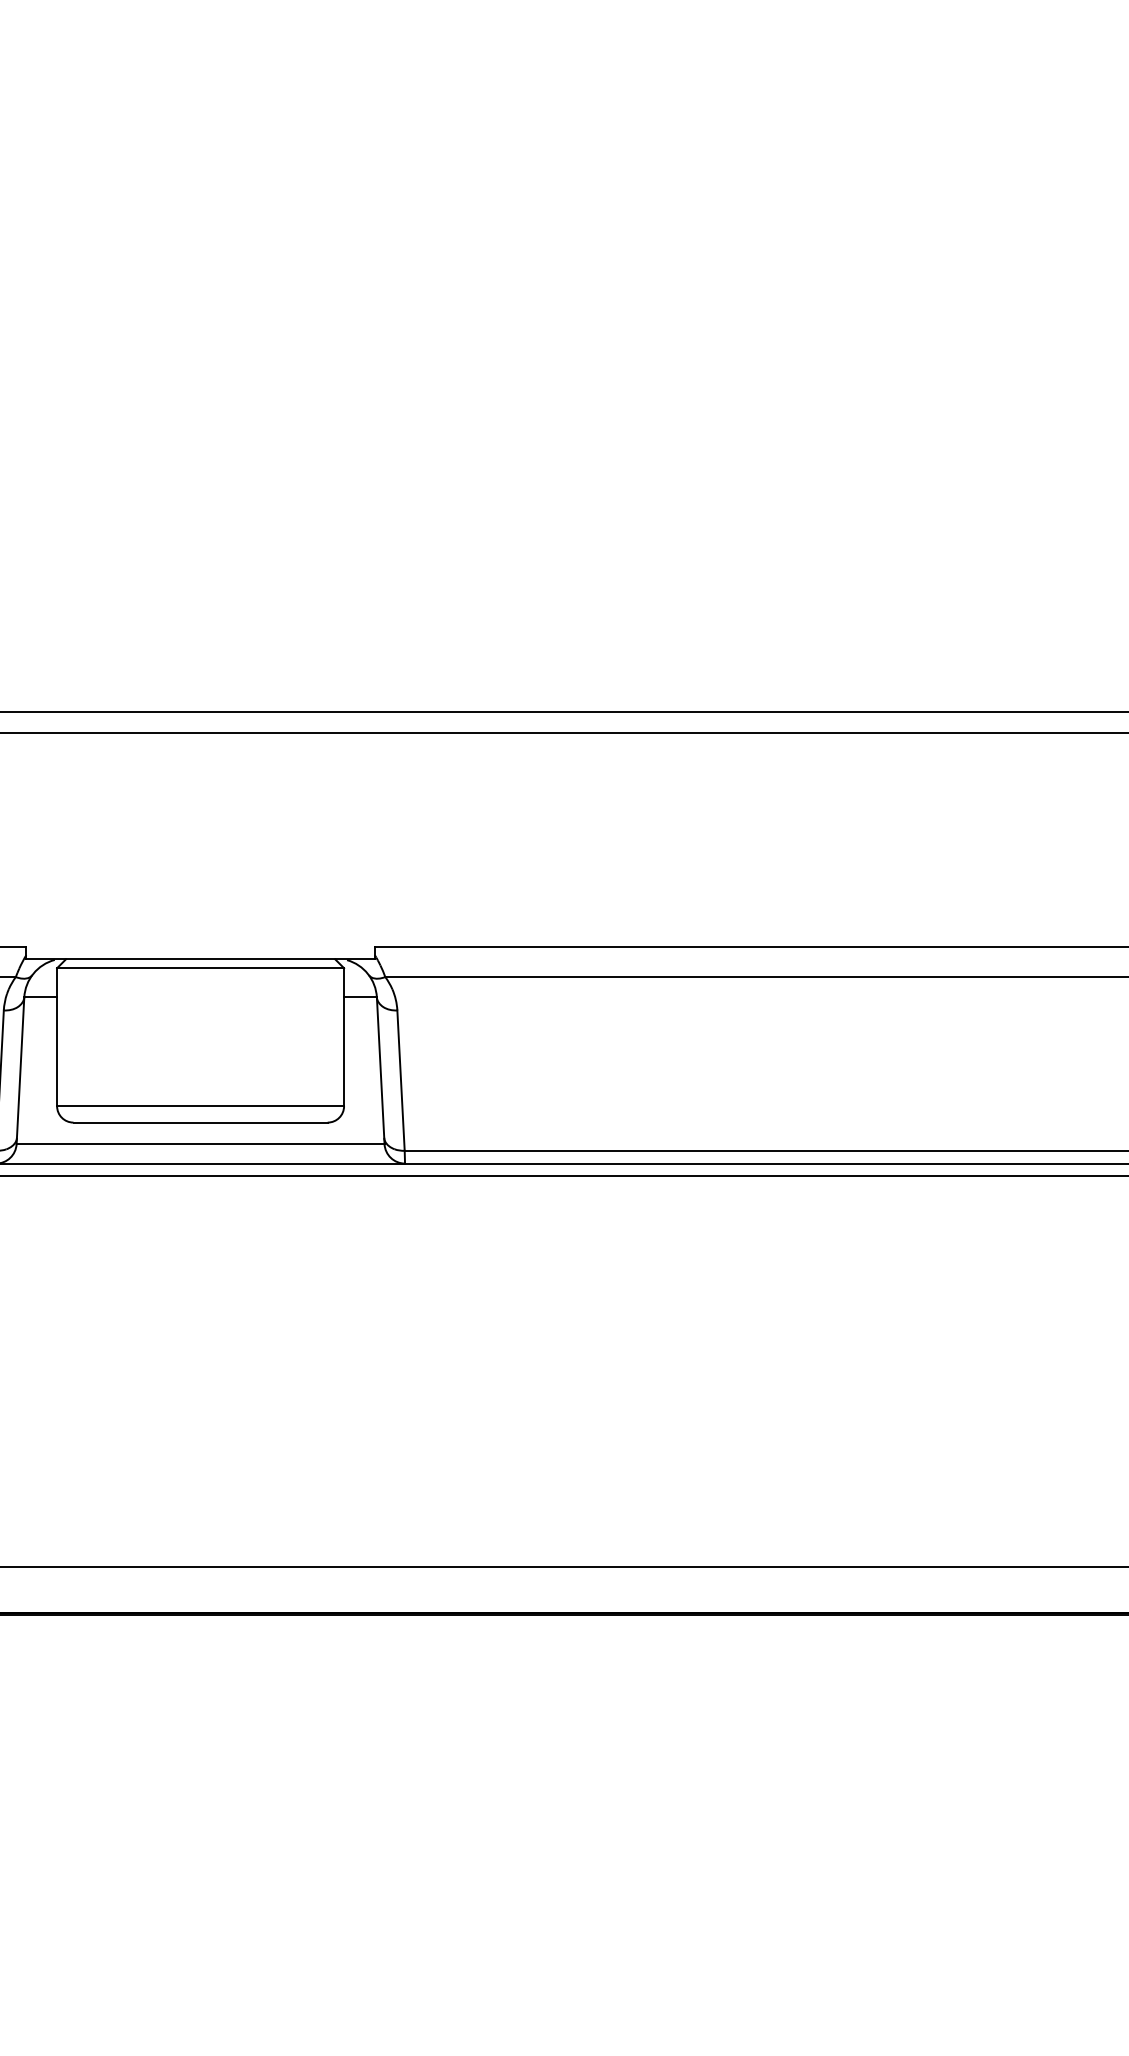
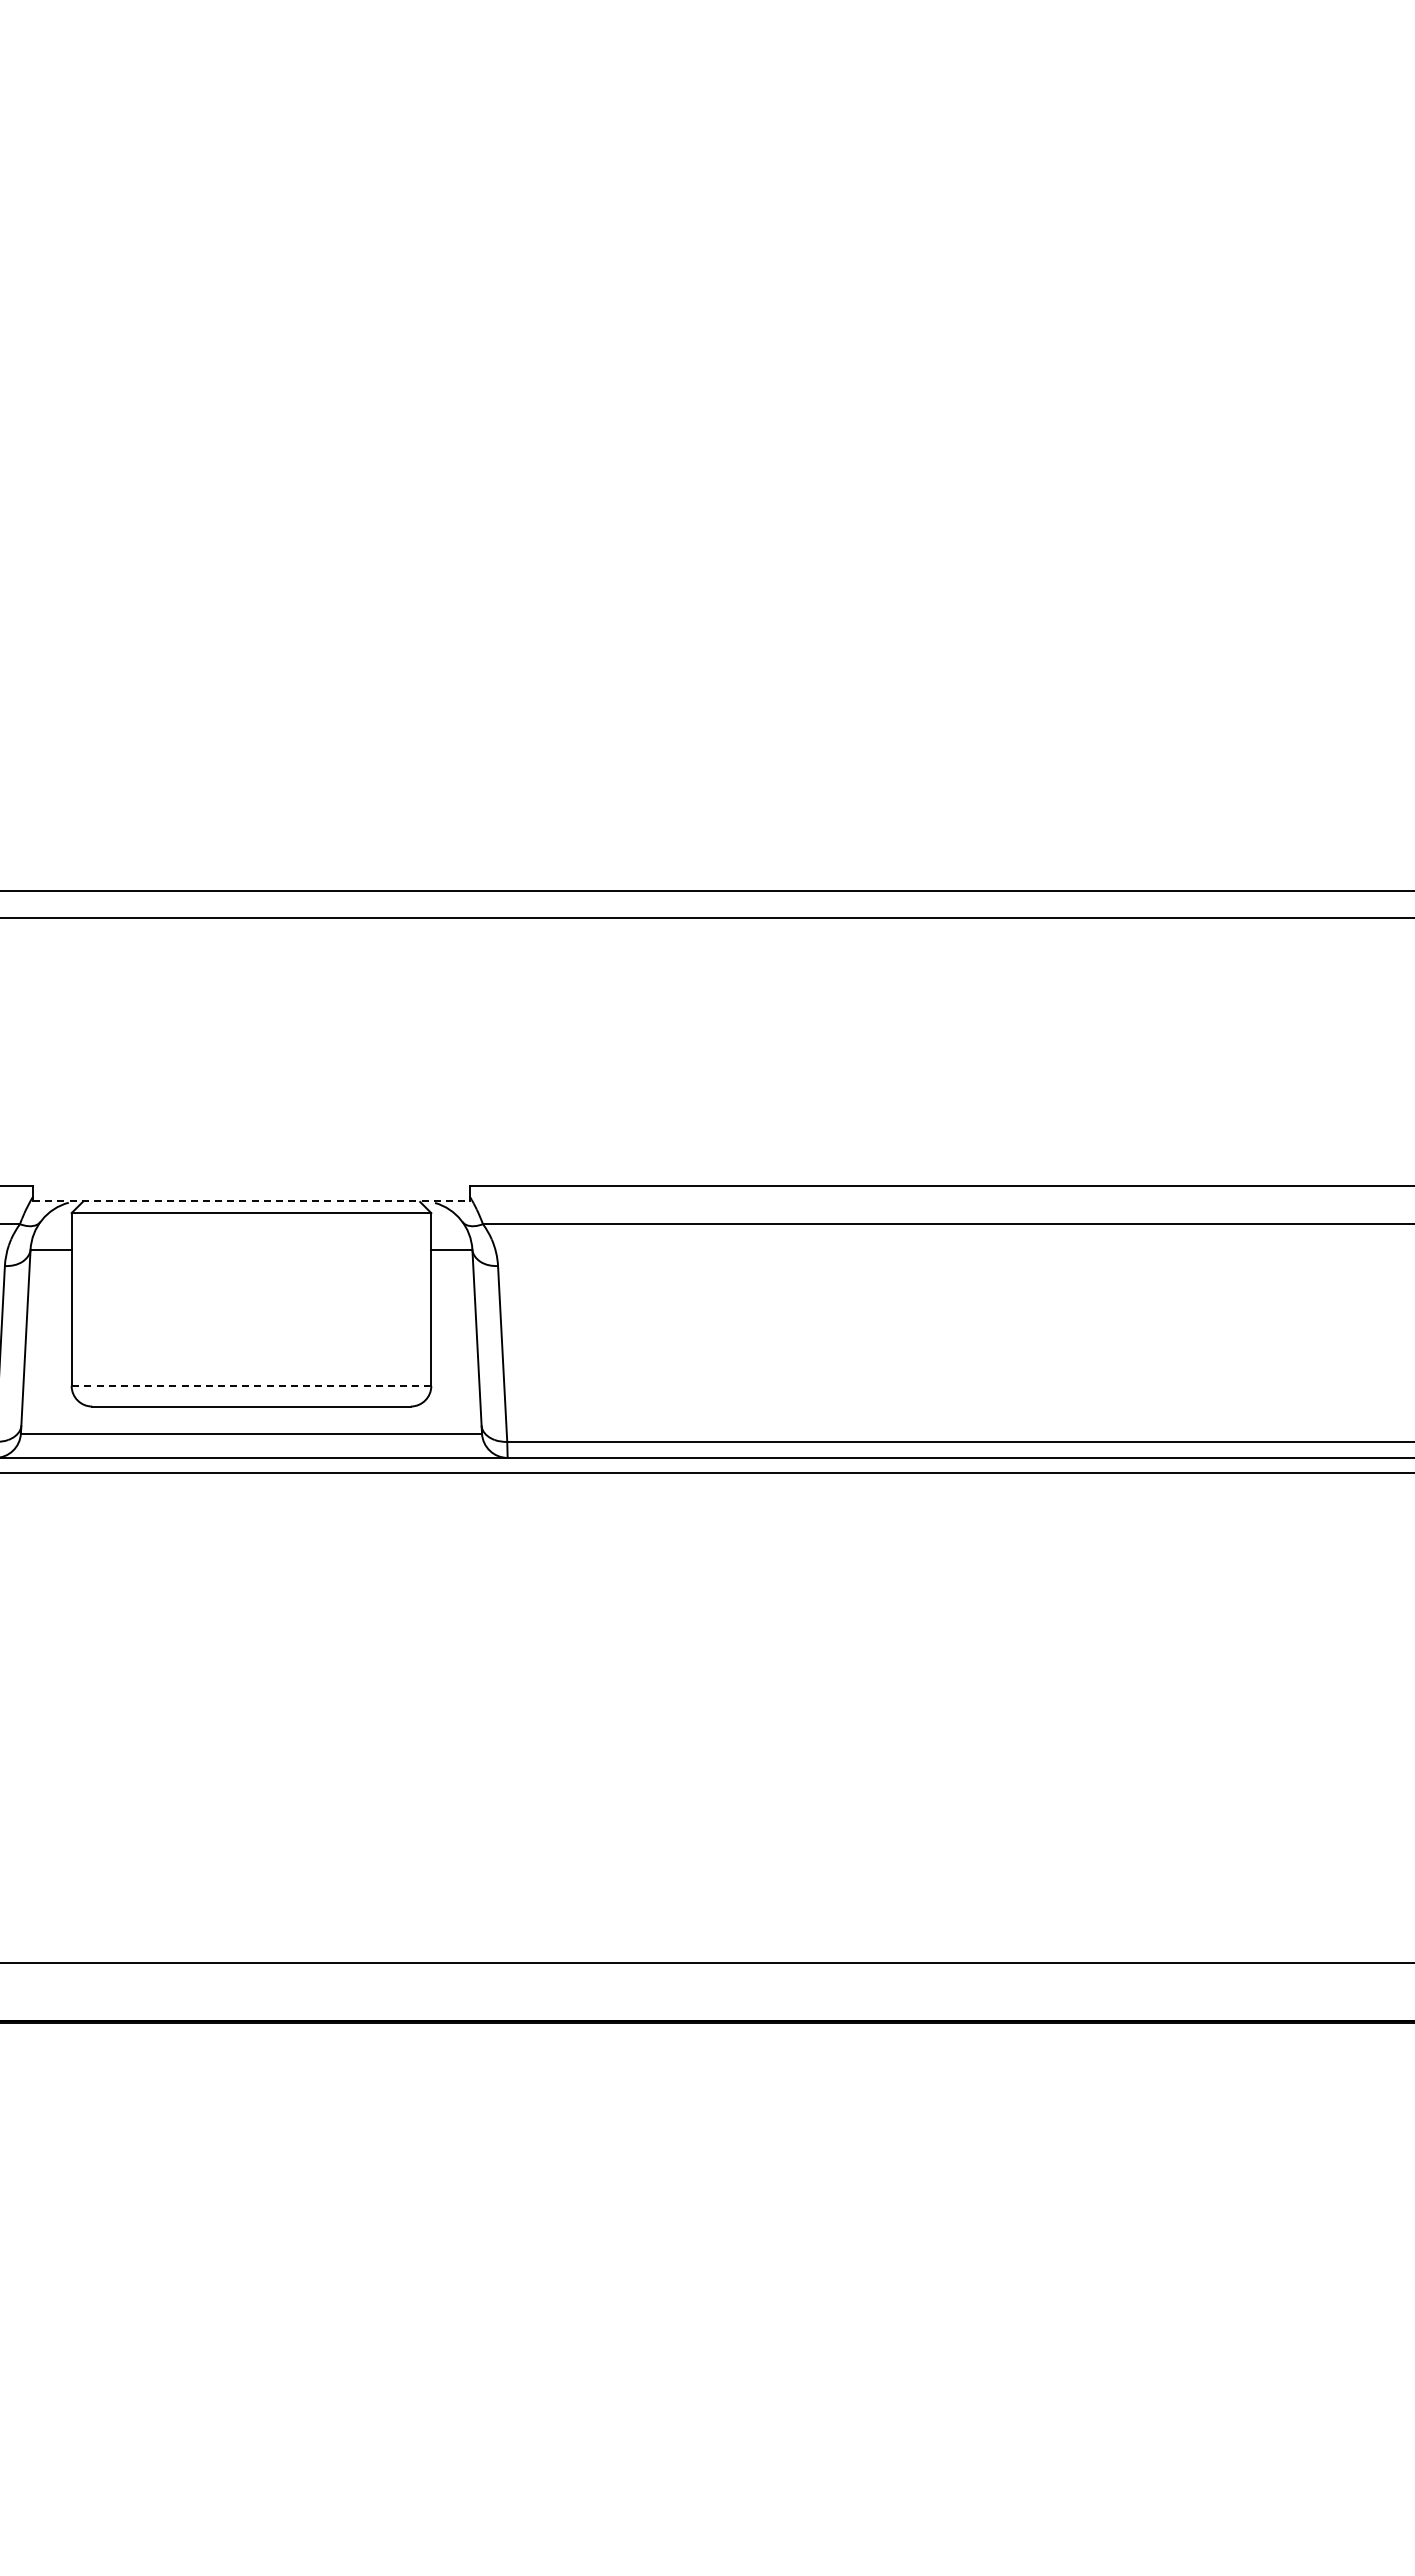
line: (200, 958) -> (251, 1201), solid -> dashed
line: (200, 1106) -> (251, 1386), solid -> dashed

